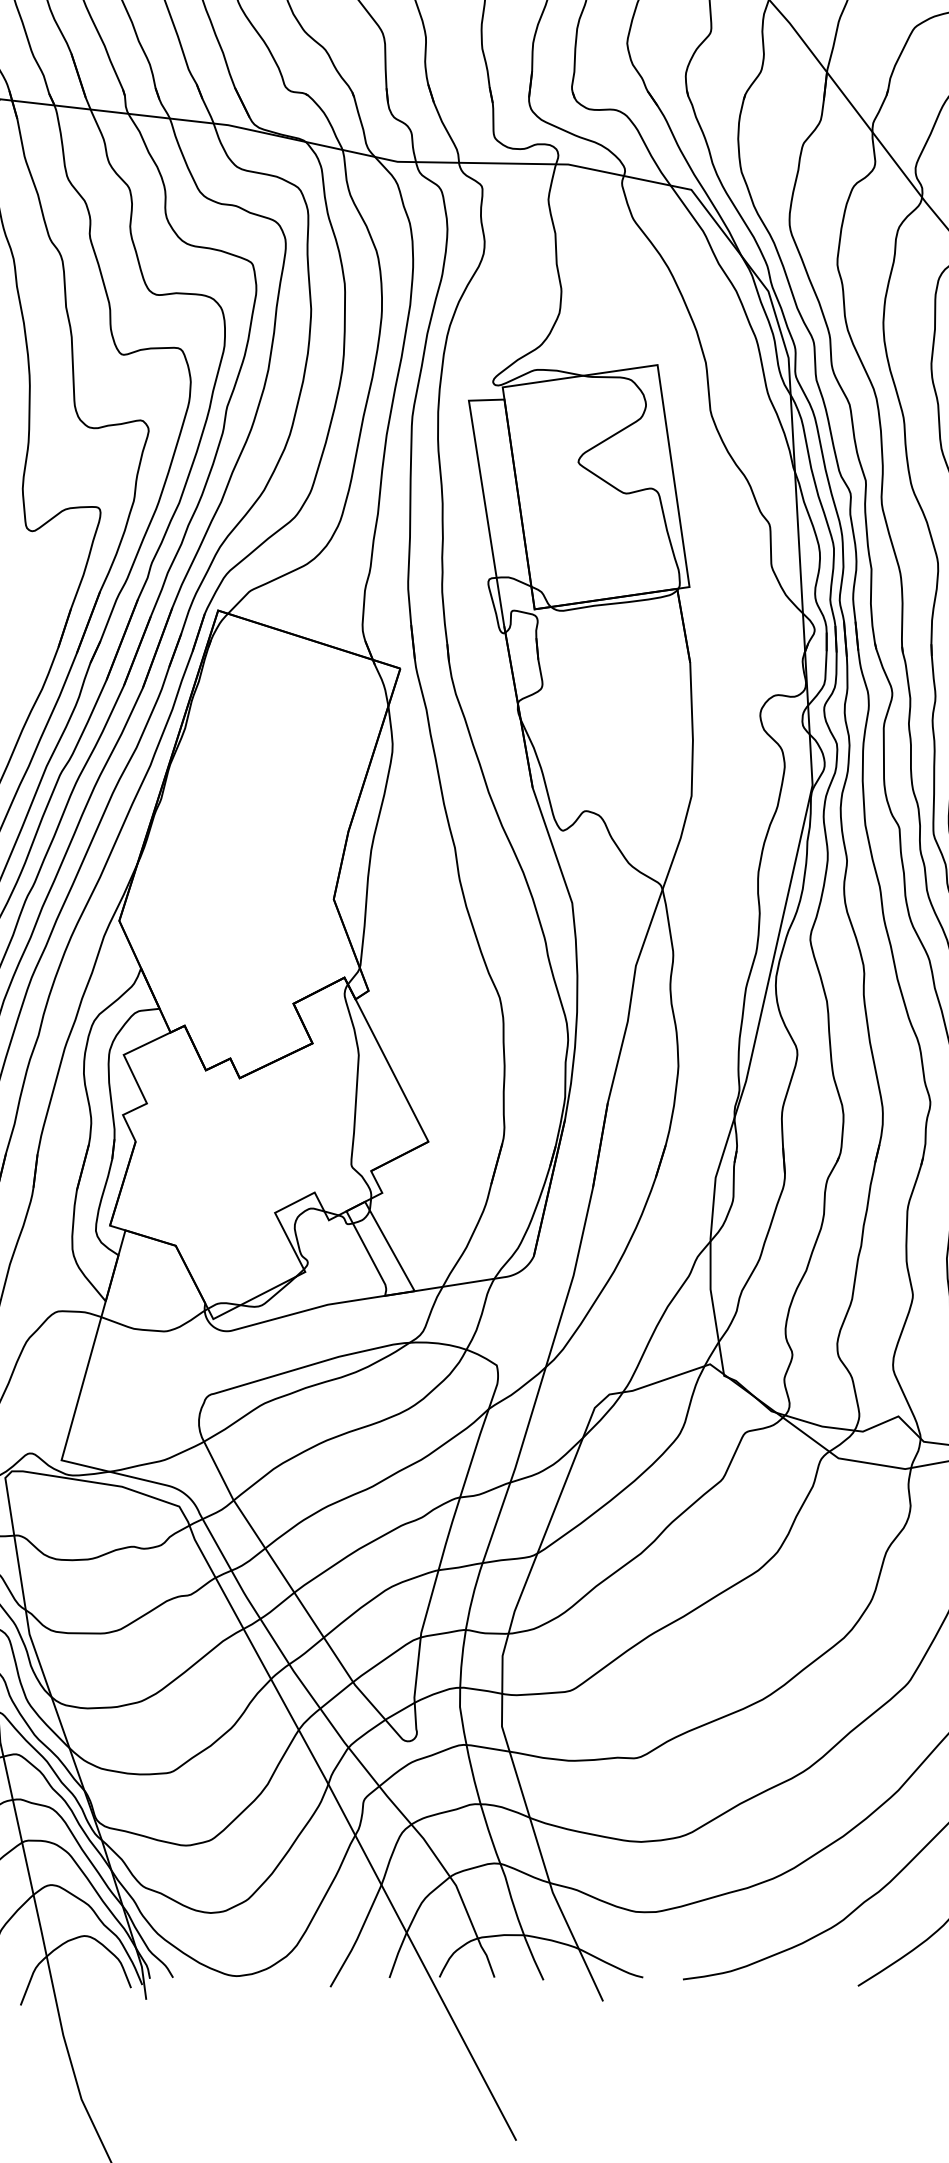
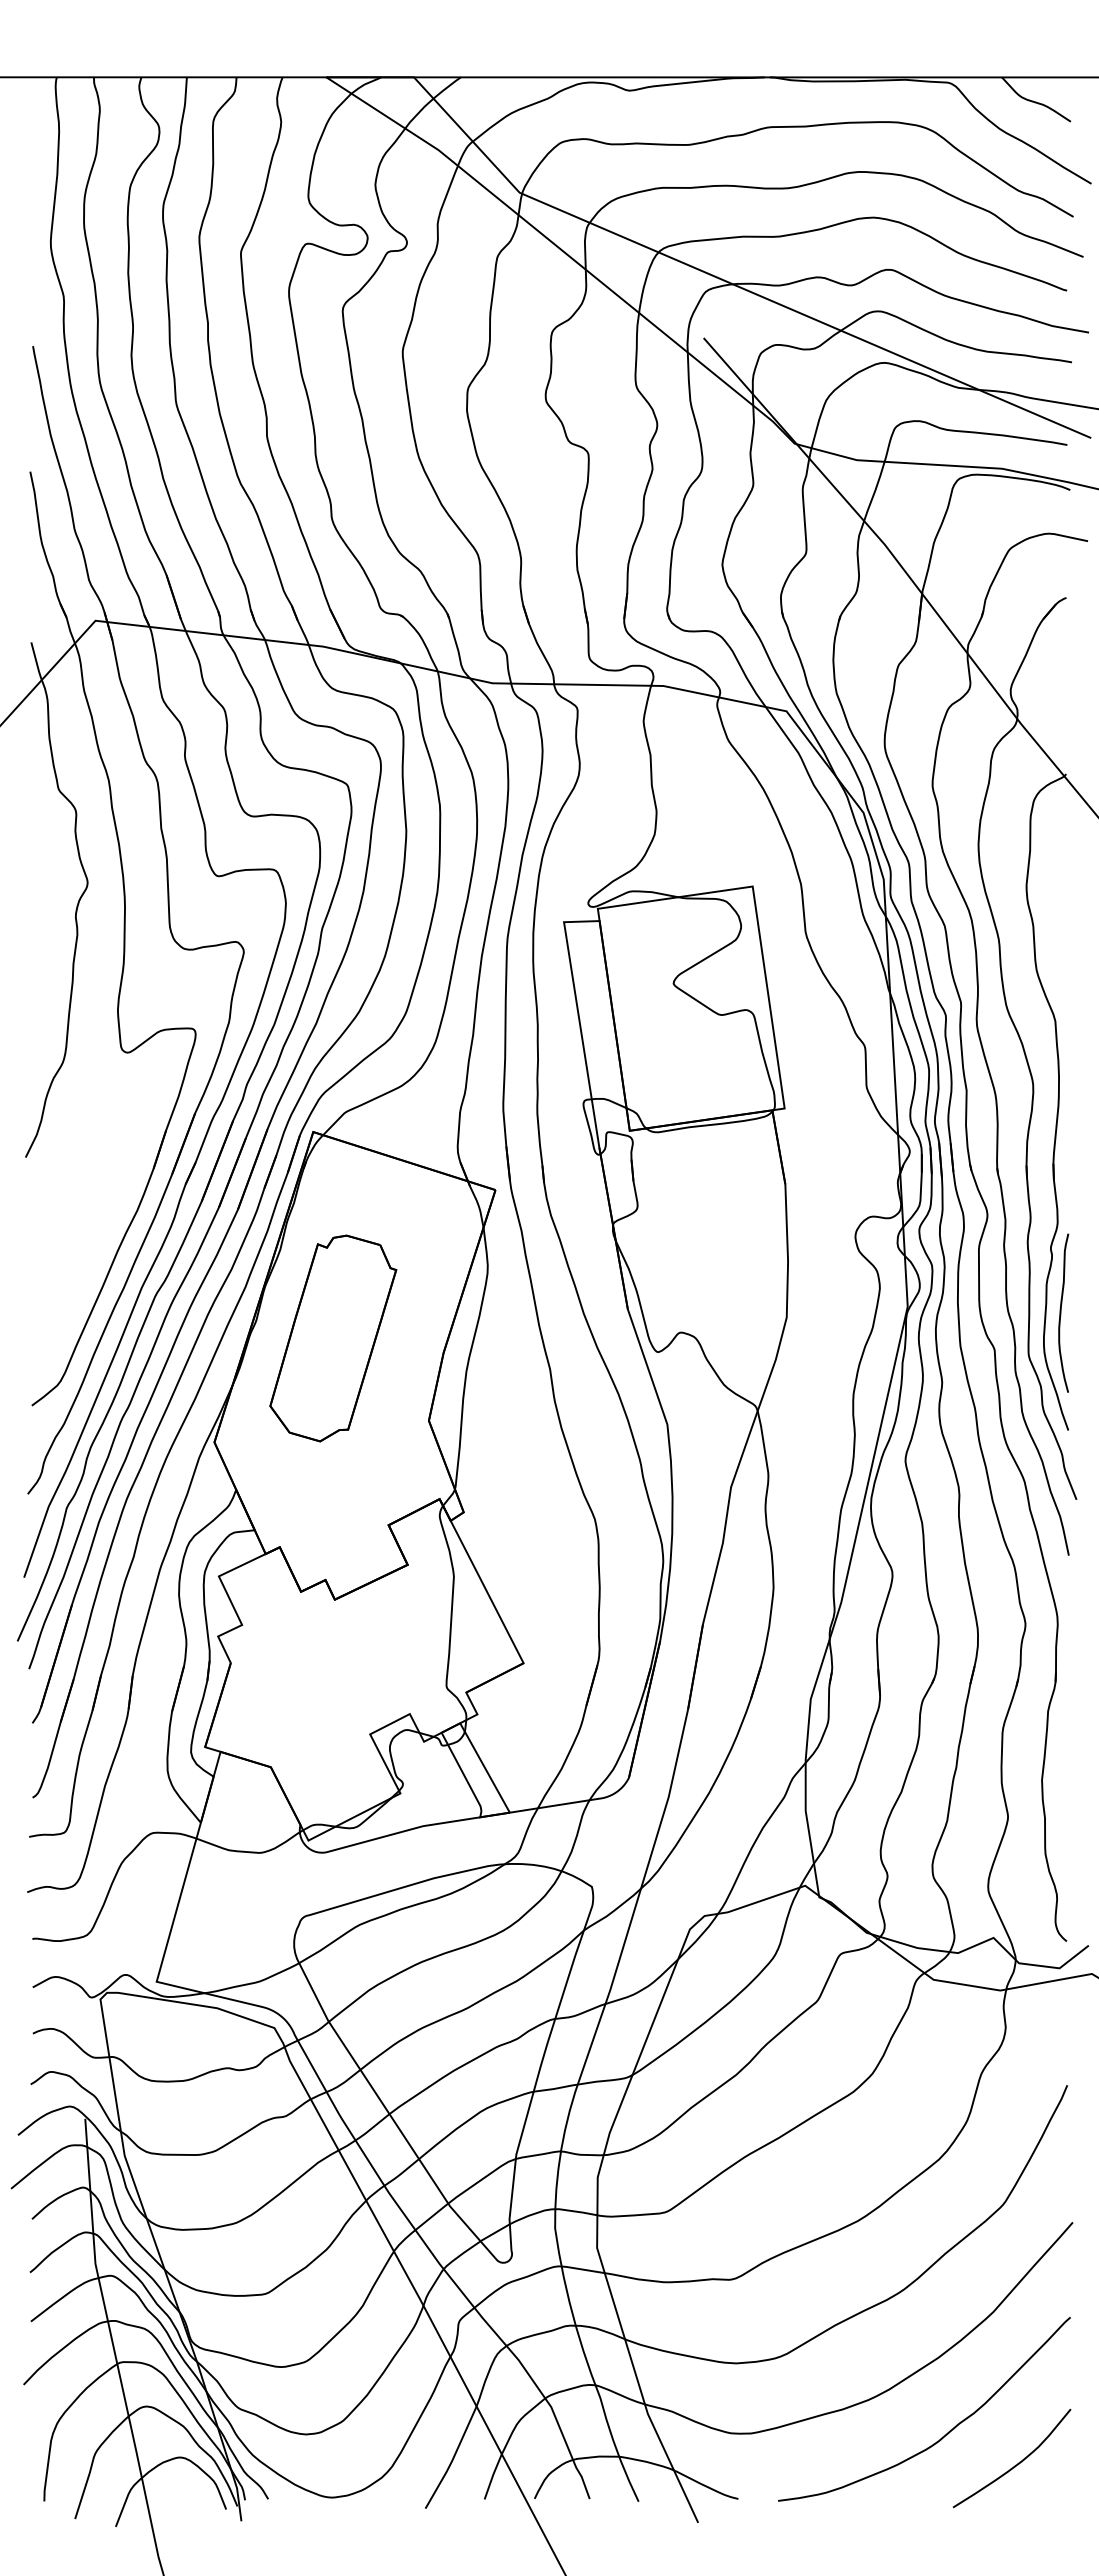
part: (238, 817) -> (333, 1338), added

